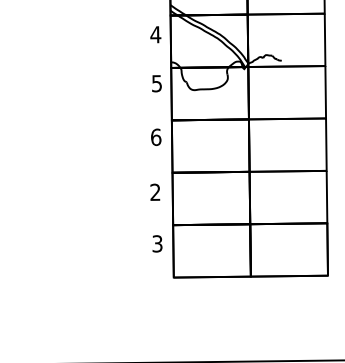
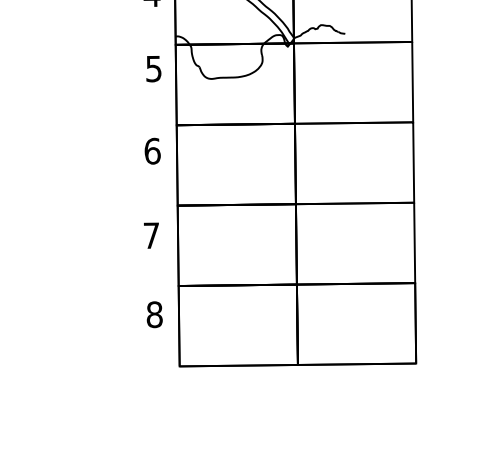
text: (155, 191) -> (151, 234), 2 -> 7
text: (157, 243) -> (154, 314), 3 -> 8

